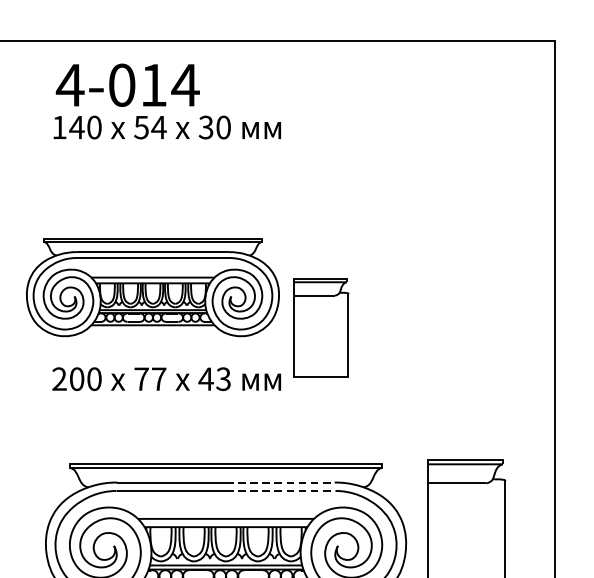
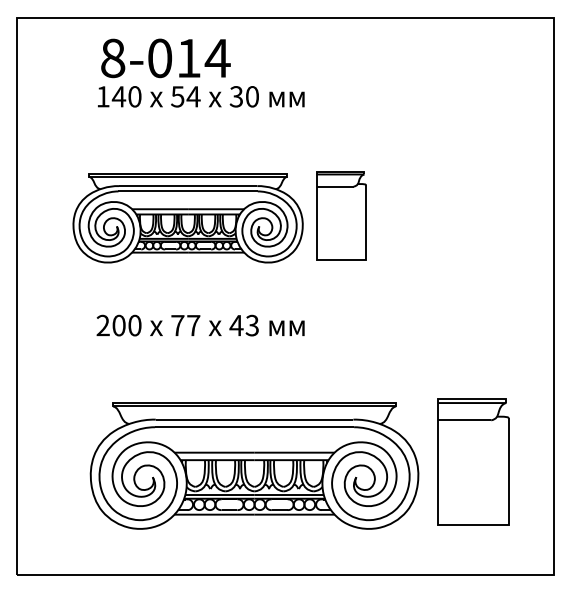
text: (69, 85) -> (112, 58), 4-014 -> 8-014
part: (152, 287) -> (187, 218), moved
part: (321, 327) -> (341, 215), moved
line: (280, 482) -> (304, 419), dashed -> solid
line: (280, 491) -> (304, 427), dashed -> solid

